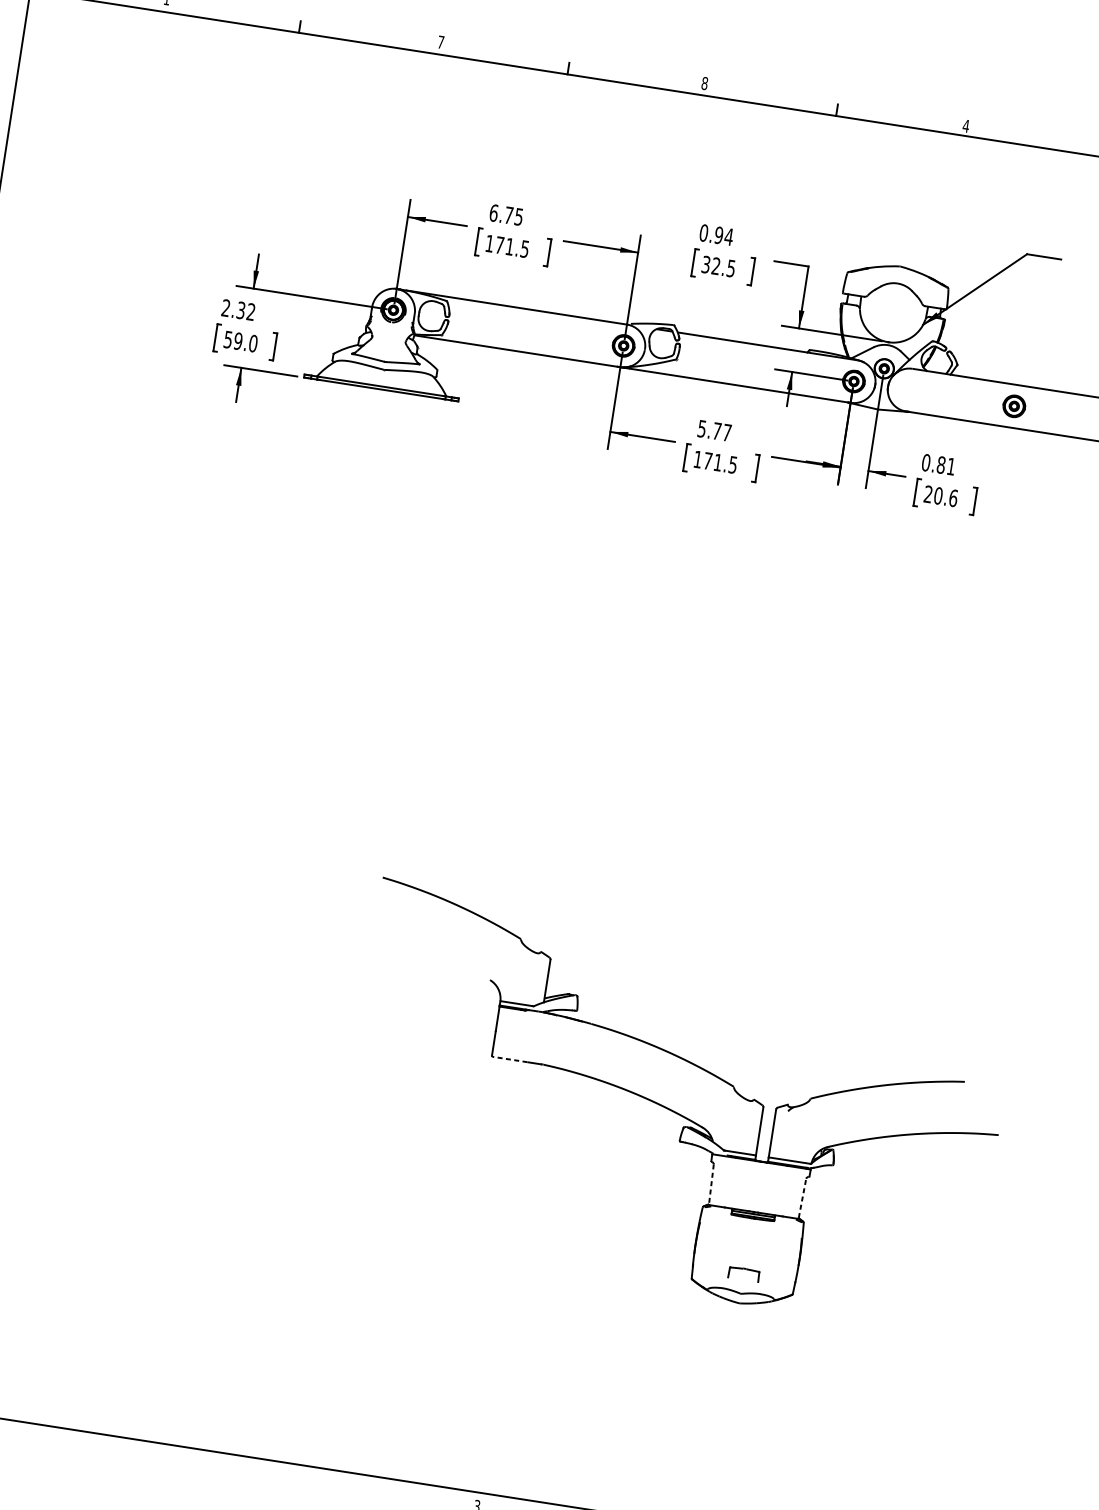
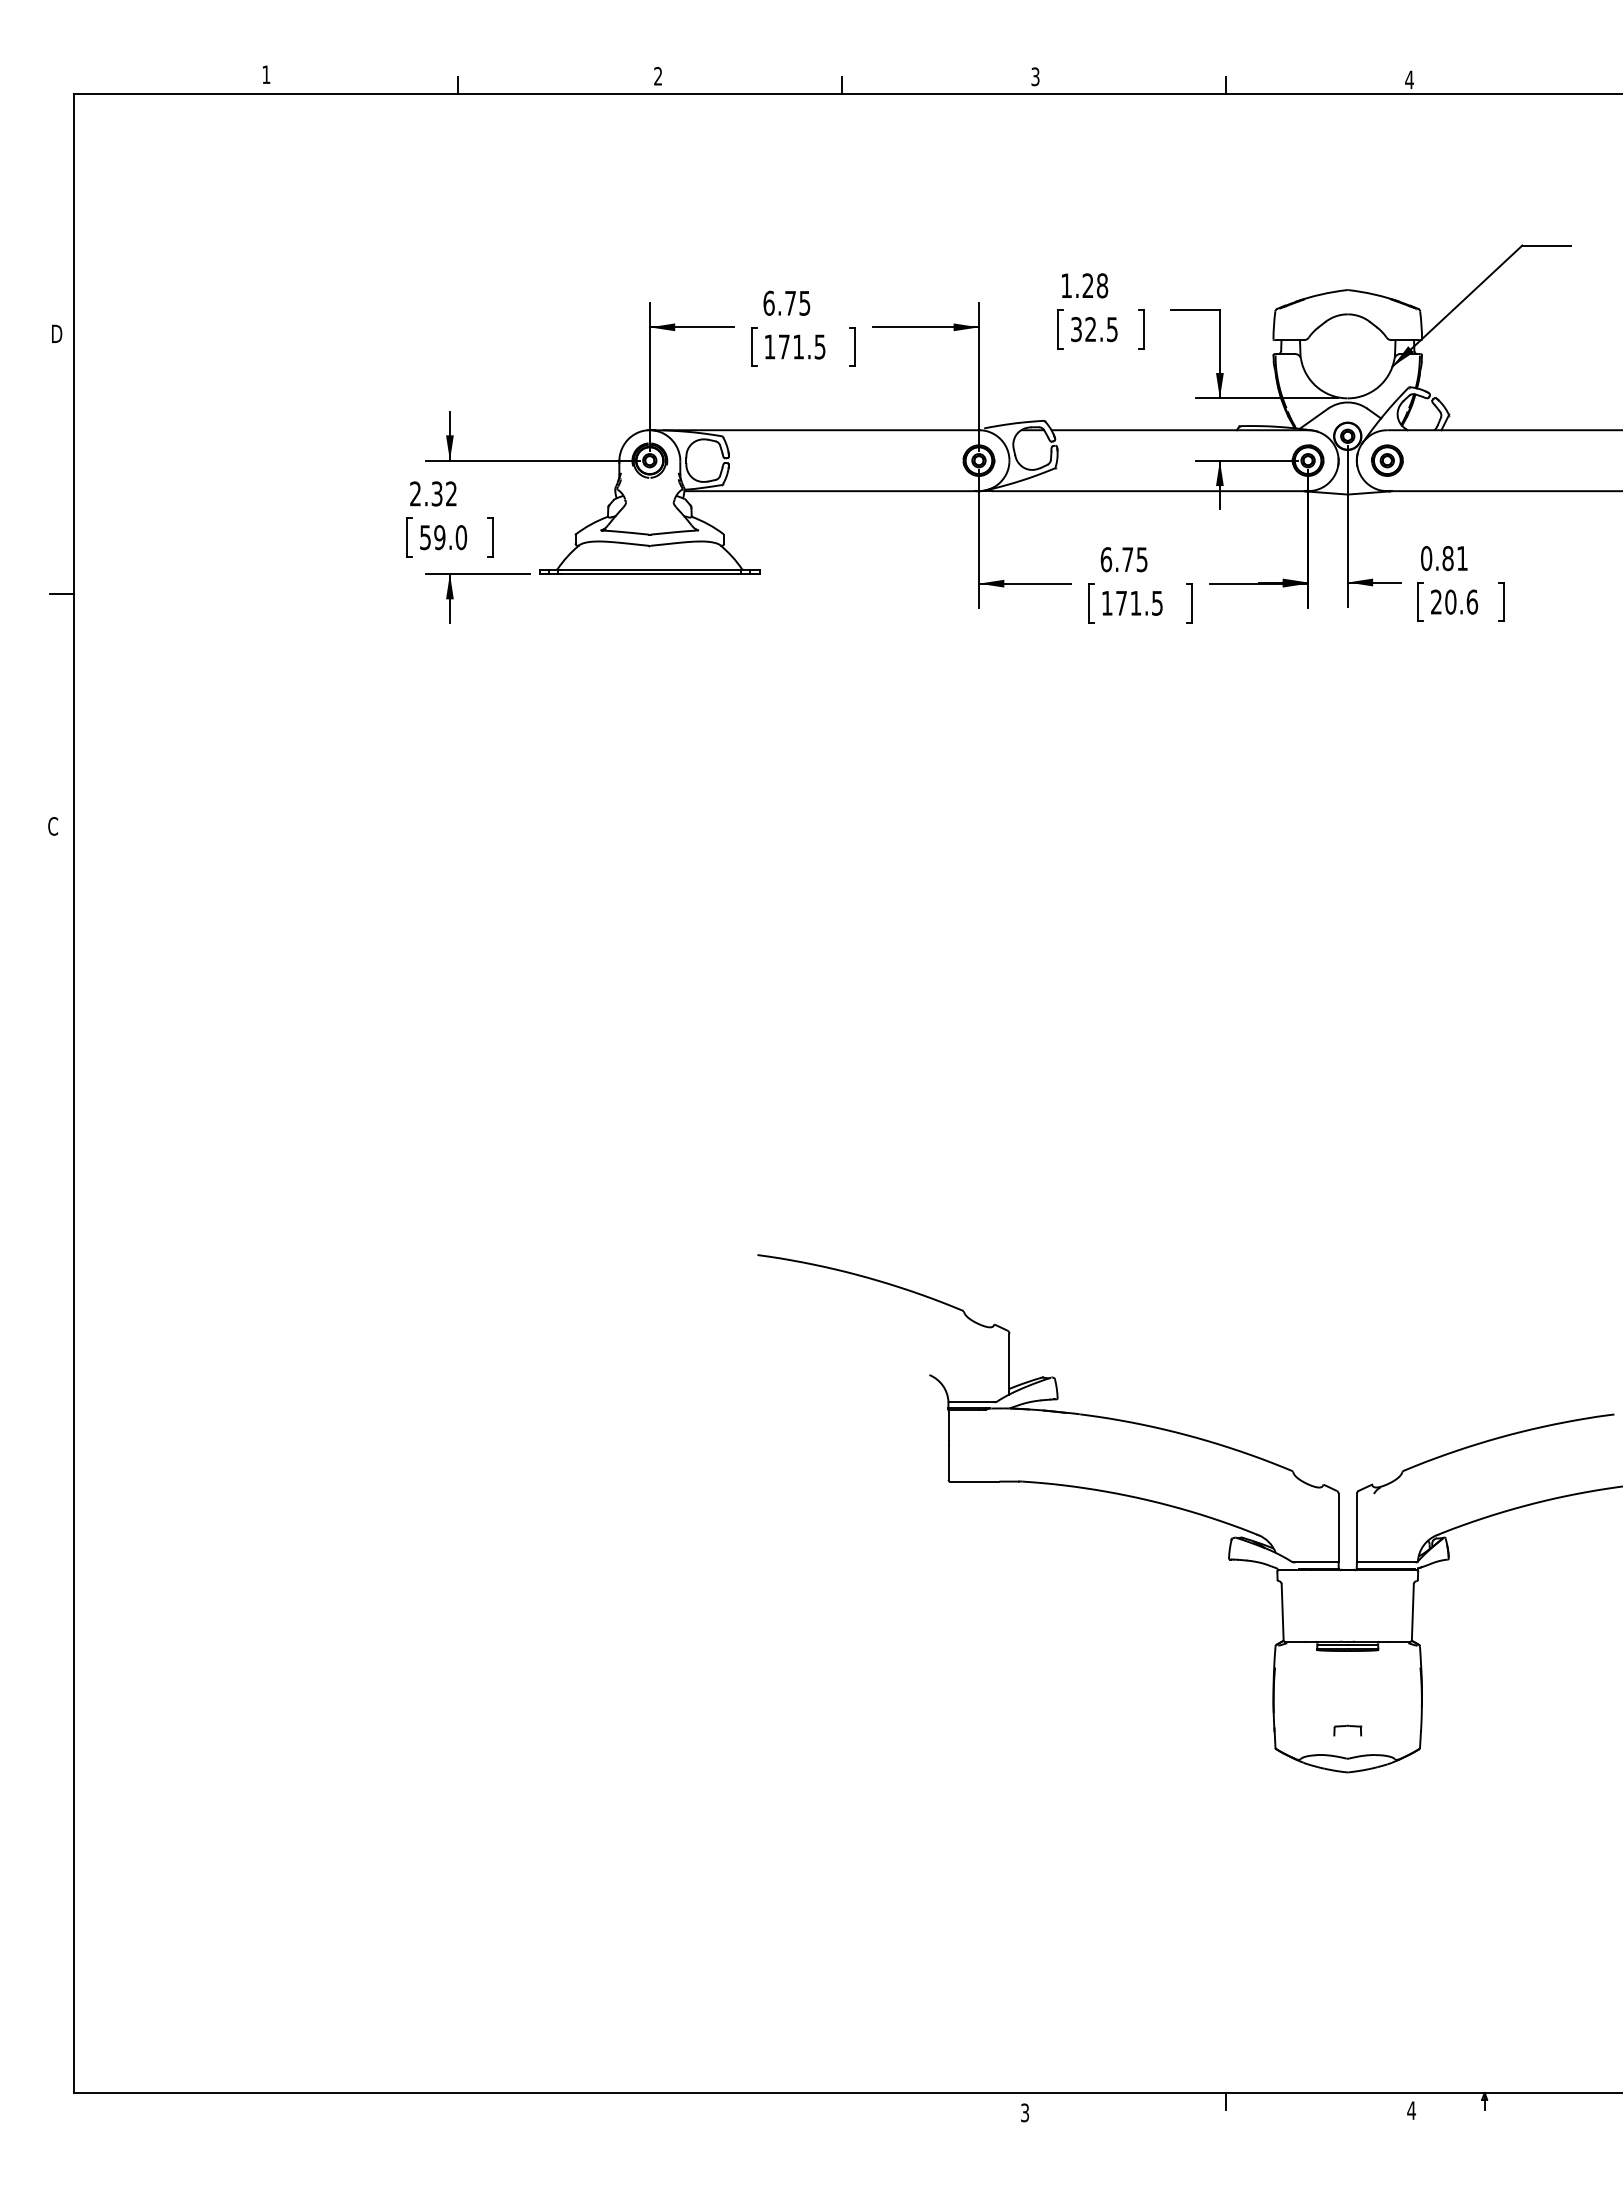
text: (441, 41) -> (658, 75), 7 -> 2
text: (704, 83) -> (1035, 76), 8 -> 3
text: (716, 234) -> (1084, 285), 0.94 -> 1.28
part: (1014, 406) -> (1387, 460), moved
text: (714, 430) -> (1123, 559), 5.77 -> 6.75
line: (510, 1059) -> (974, 1481), dashed -> solid
line: (711, 1184) -> (1282, 1612), dashed -> solid
line: (802, 1197) -> (1412, 1611), dashed -> solid
part: (743, 1274) -> (1347, 1730), size x0.62

